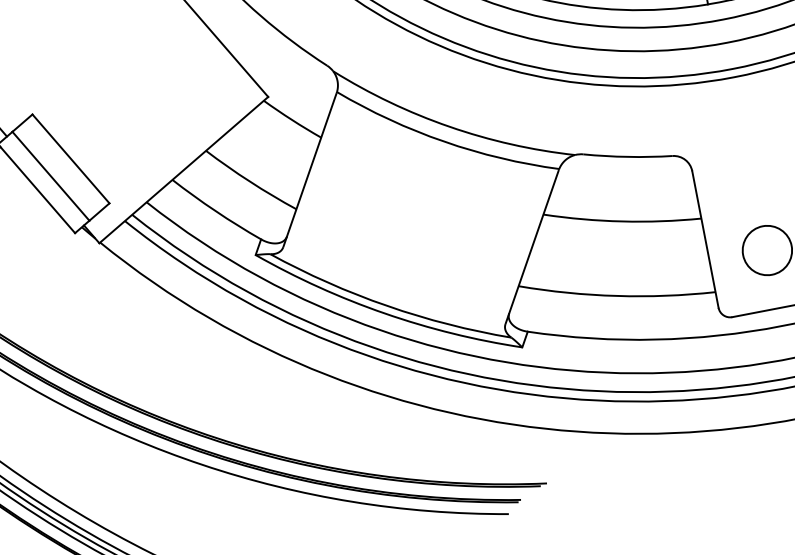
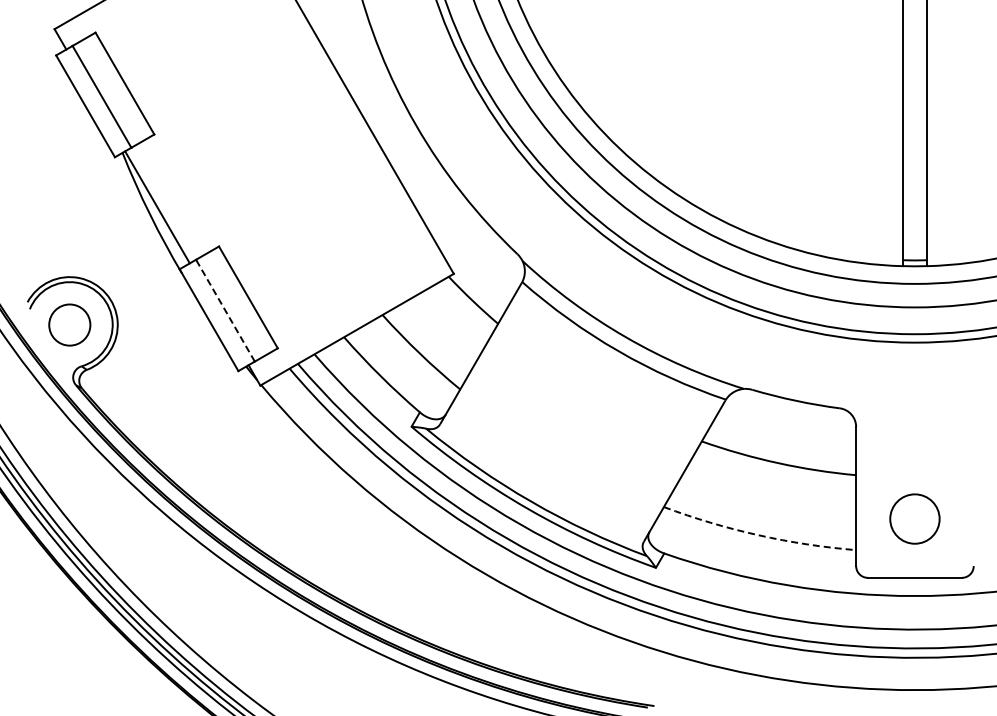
line: (50, 176) -> (225, 310), solid -> dashed
arc: (616, 296) -> (758, 535), solid -> dashed

